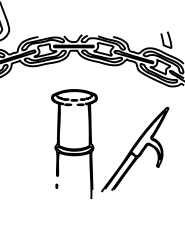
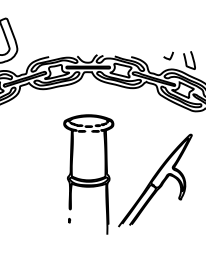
curve: (149, 36) -> (170, 56), added

